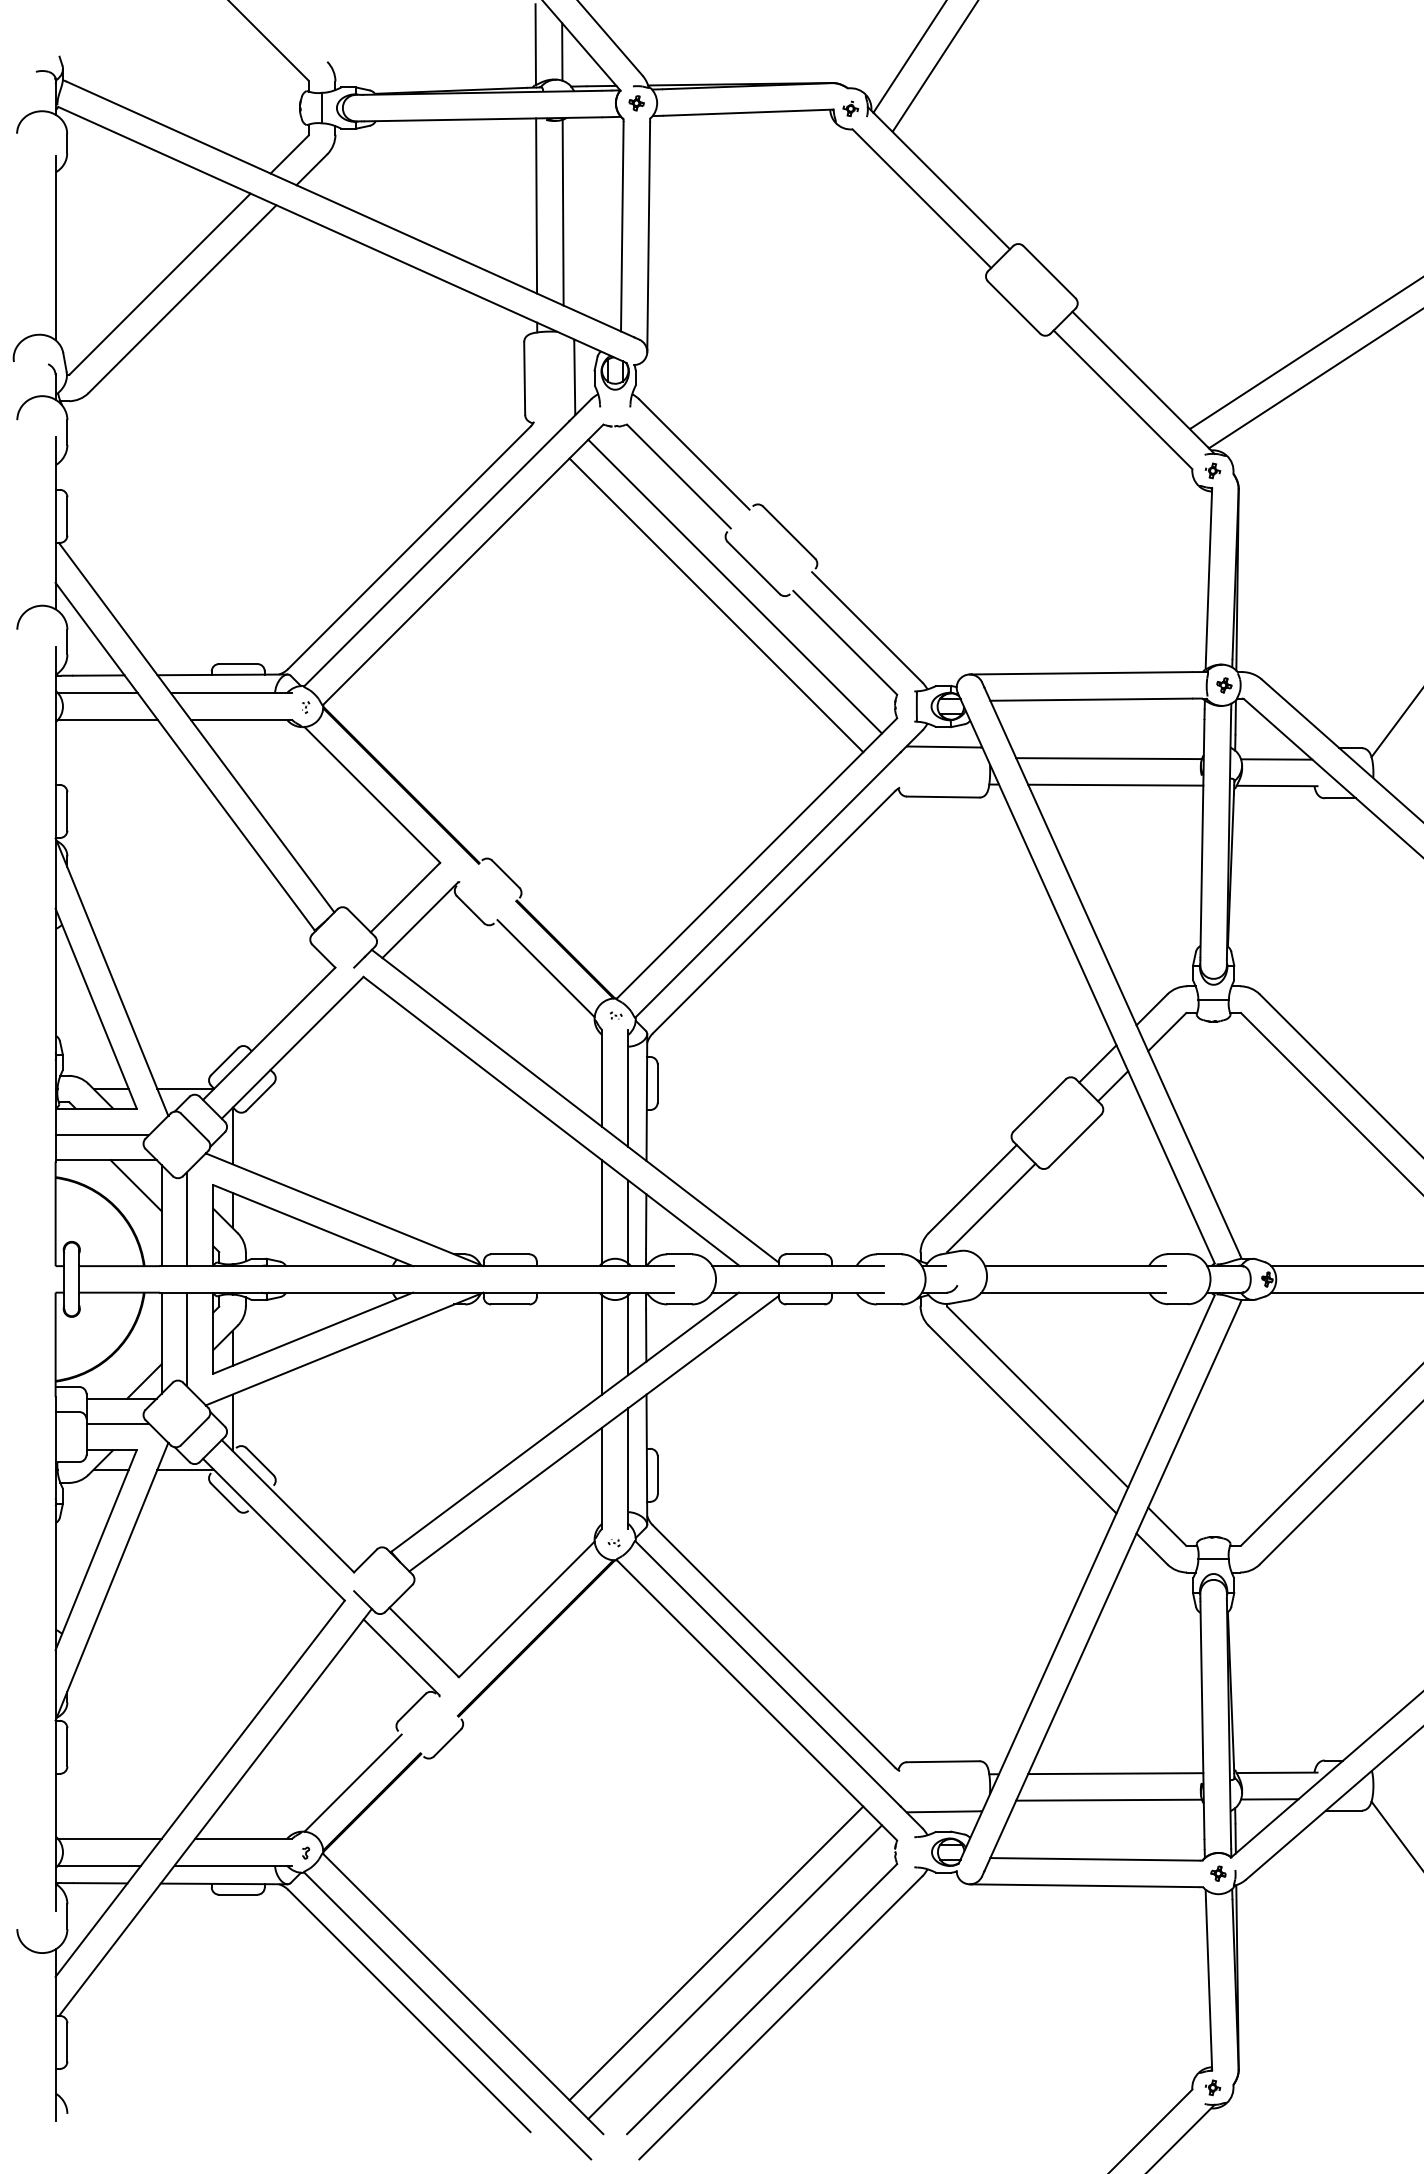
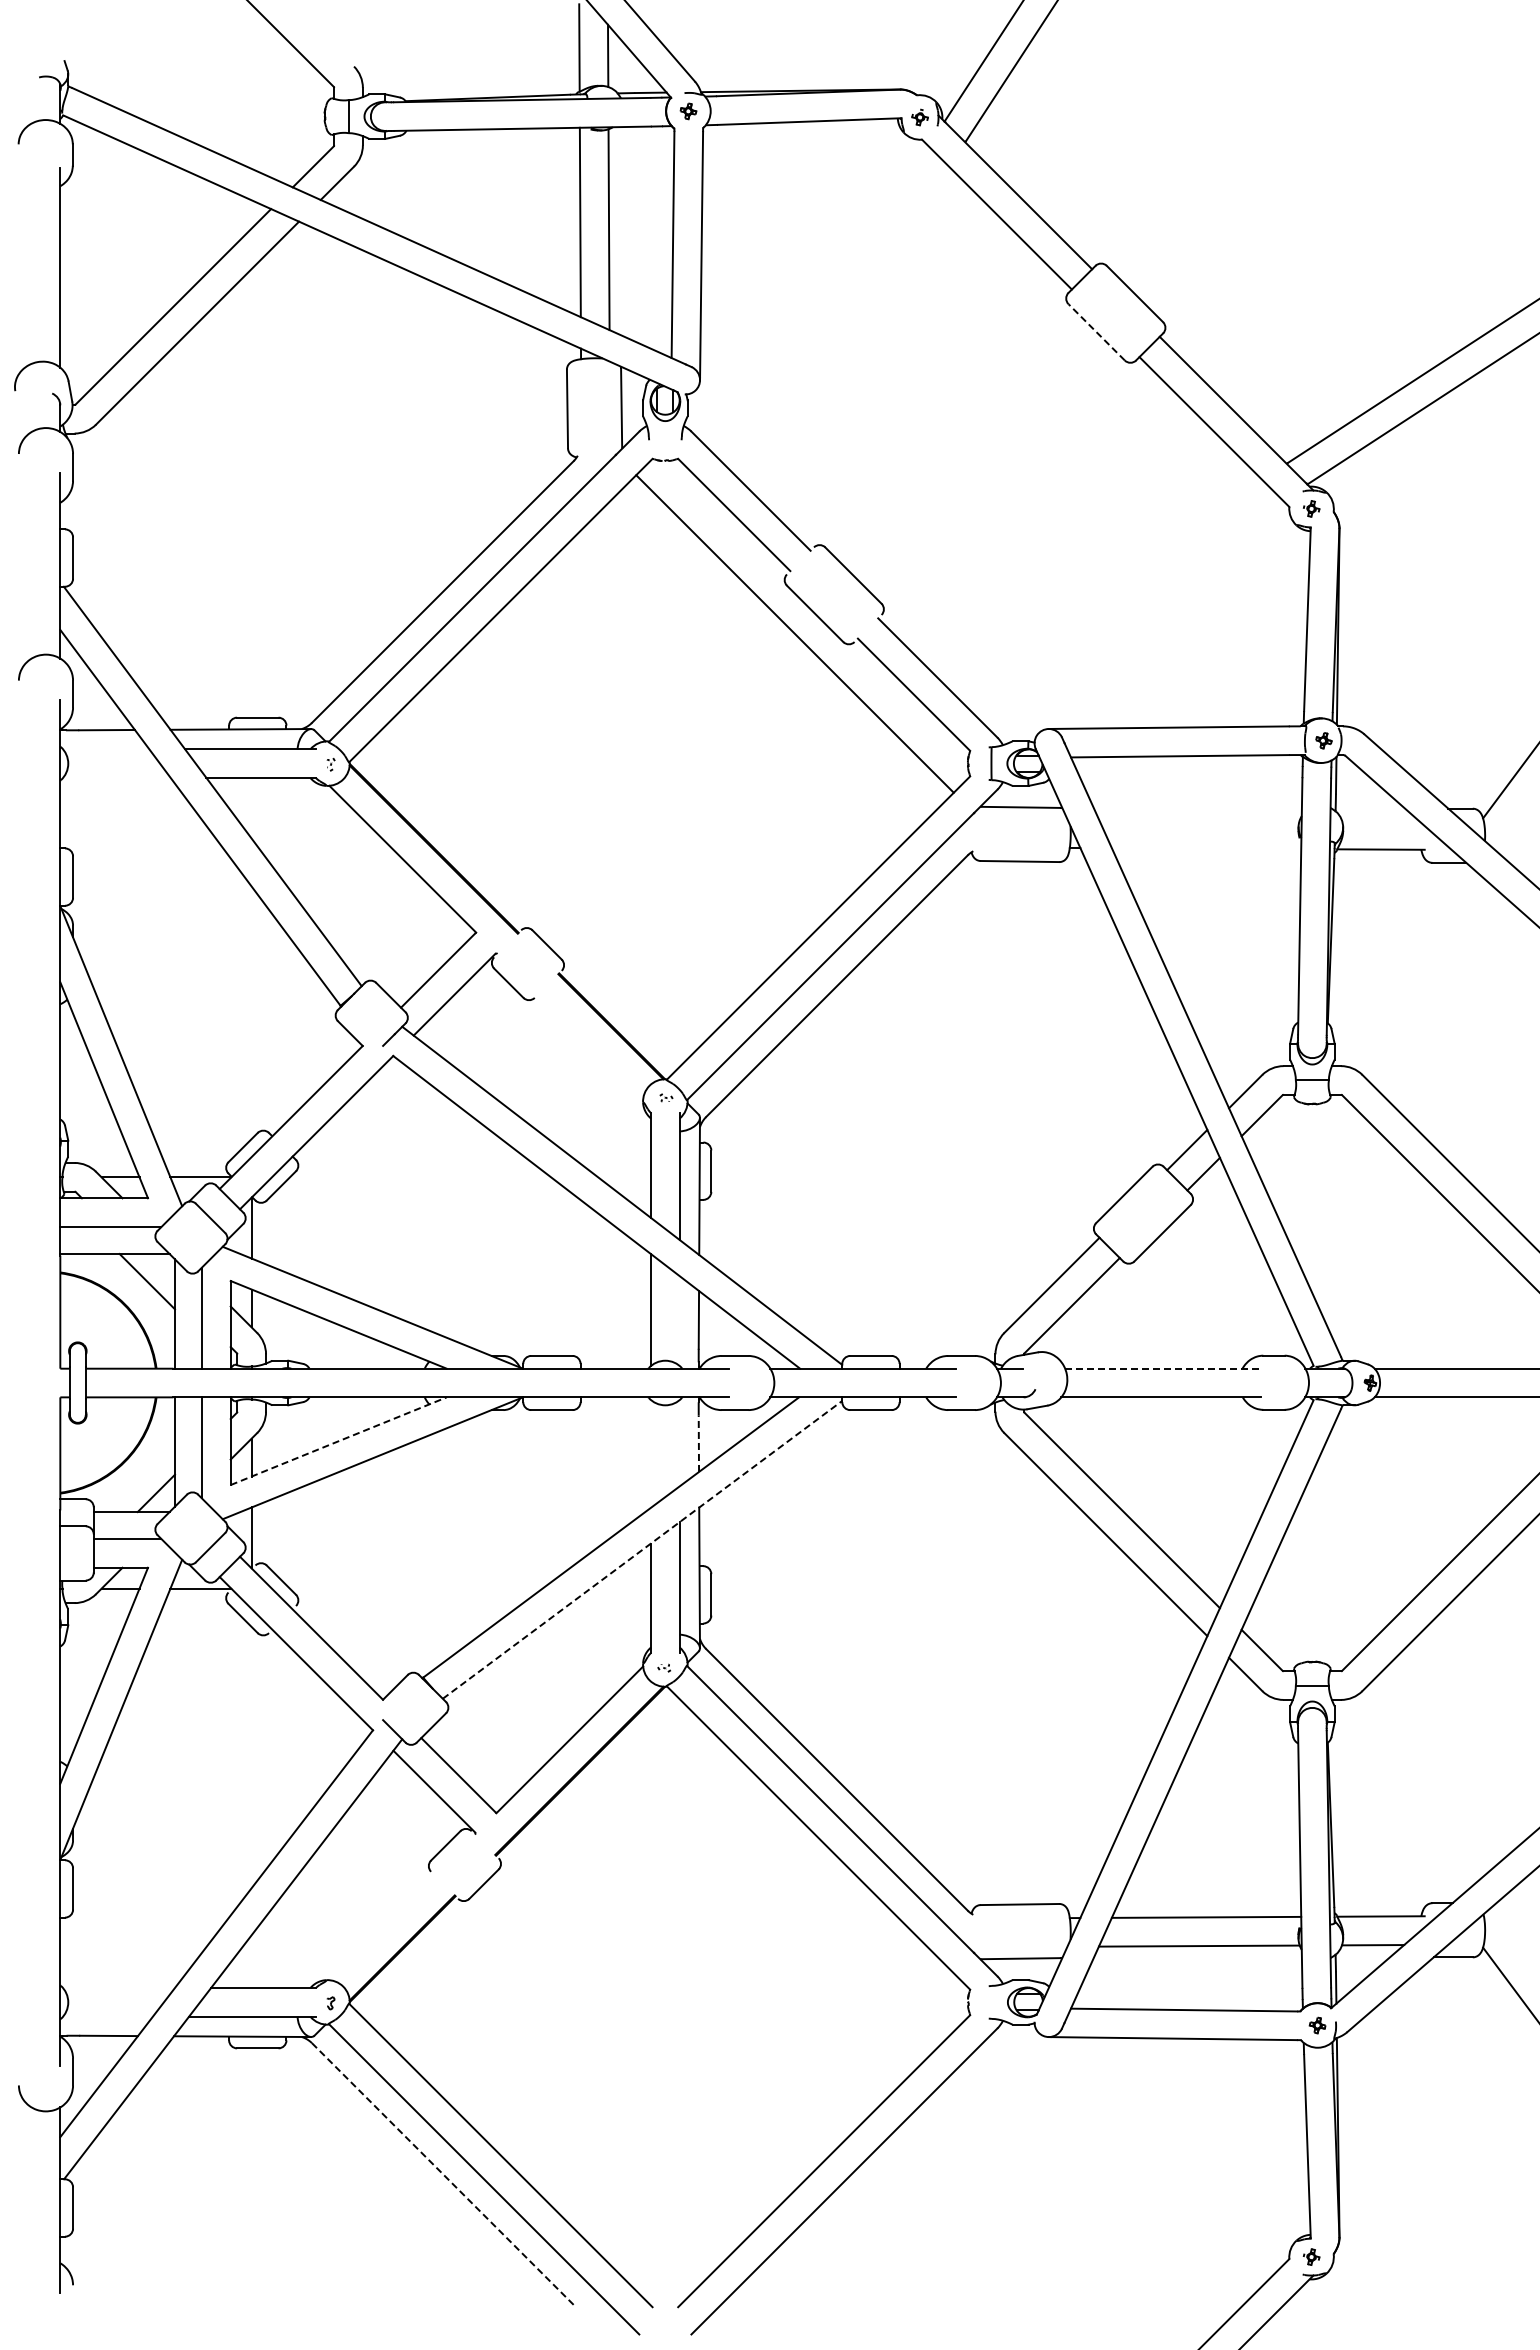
line: (1013, 307) -> (1096, 332), solid -> dashed
line: (716, 605) -> (774, 654), removed
line: (98, 693) -> (106, 749), removed
line: (107, 719) -> (116, 777), removed
line: (1108, 758) -> (1198, 819), removed
line: (1276, 759) -> (1380, 820), removed
line: (1115, 785) -> (1206, 848), removed
line: (545, 968) -> (590, 1046), removed
line: (628, 1221) -> (679, 1320), removed
line: (1075, 1265) -> (1162, 1368), solid -> dashed
line: (312, 1333) -> (338, 1441), solid -> dashed
line: (628, 1335) -> (679, 1443), removed
line: (645, 1335) -> (698, 1443), solid -> dashed
line: (602, 1344) -> (651, 1453), removed
line: (594, 1433) -> (642, 1549), solid -> dashed
line: (352, 1782) -> (381, 1927), removed
line: (109, 1839) -> (118, 1988), removed
line: (99, 1865) -> (107, 2016), removed
line: (716, 1953) -> (774, 2111), removed
line: (734, 1971) -> (794, 2131), removed
line: (410, 2011) -> (443, 2174), solid -> dashed

